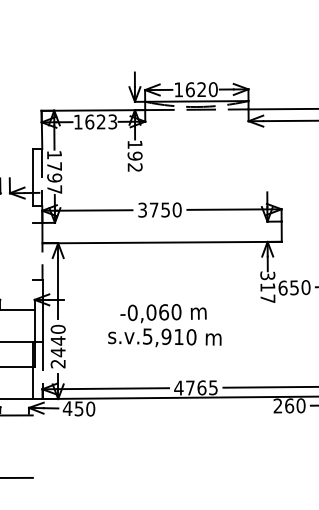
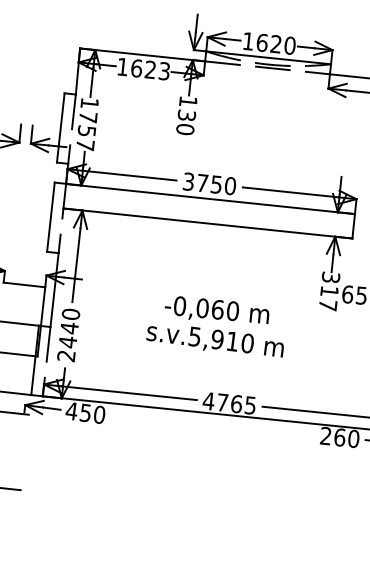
text: (134, 161) -> (185, 121), 192 -> 130
text: (54, 177) -> (86, 130), 1797 -> 1757
line: (161, 222) -> (209, 199), added
line: (32, 251) -> (50, 216), added
text: (164, 325) -> (216, 325), moved

